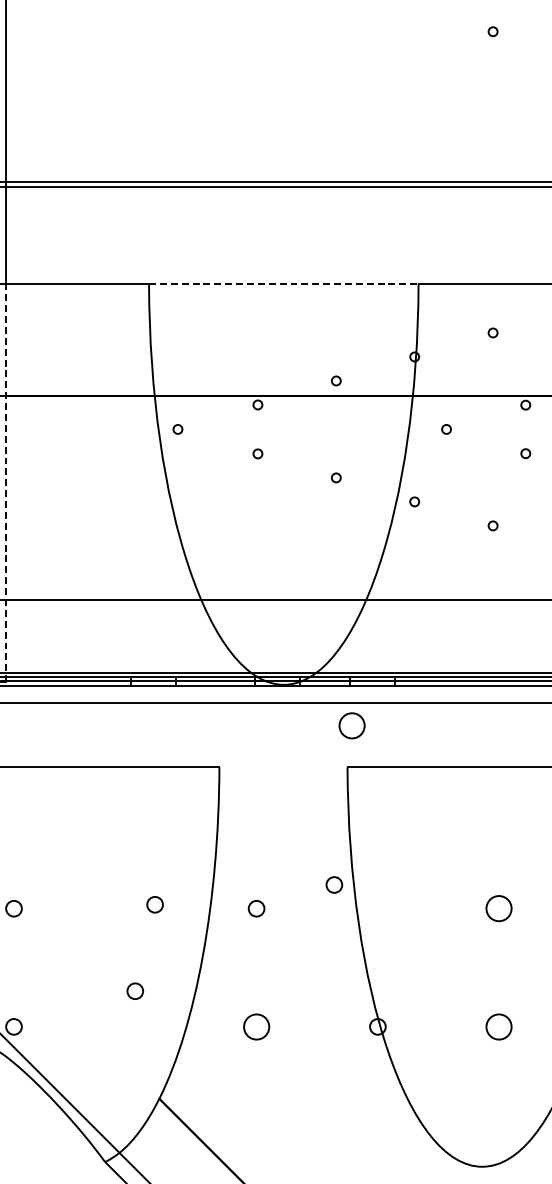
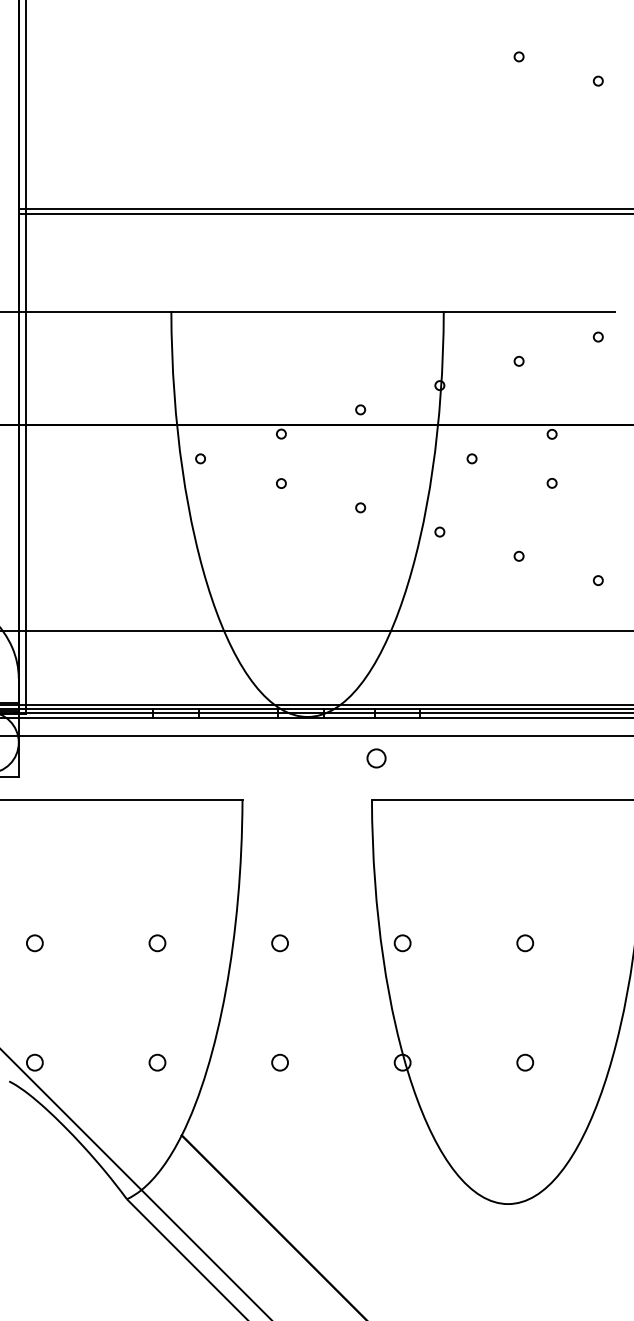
line: (284, 283) -> (308, 311), dashed -> solid
line: (5, 482) -> (26, 512), dashed -> solid
circle: (352, 725) -> (376, 758), size x0.71
circle: (334, 885) -> (402, 943), moved
circle: (155, 904) -> (157, 943), moved
circle: (499, 908) -> (525, 943), size x0.62
circle: (135, 991) -> (157, 1062), moved
circle: (256, 1026) -> (279, 1062), size x0.62
circle: (499, 1026) -> (525, 1062), size x0.62

